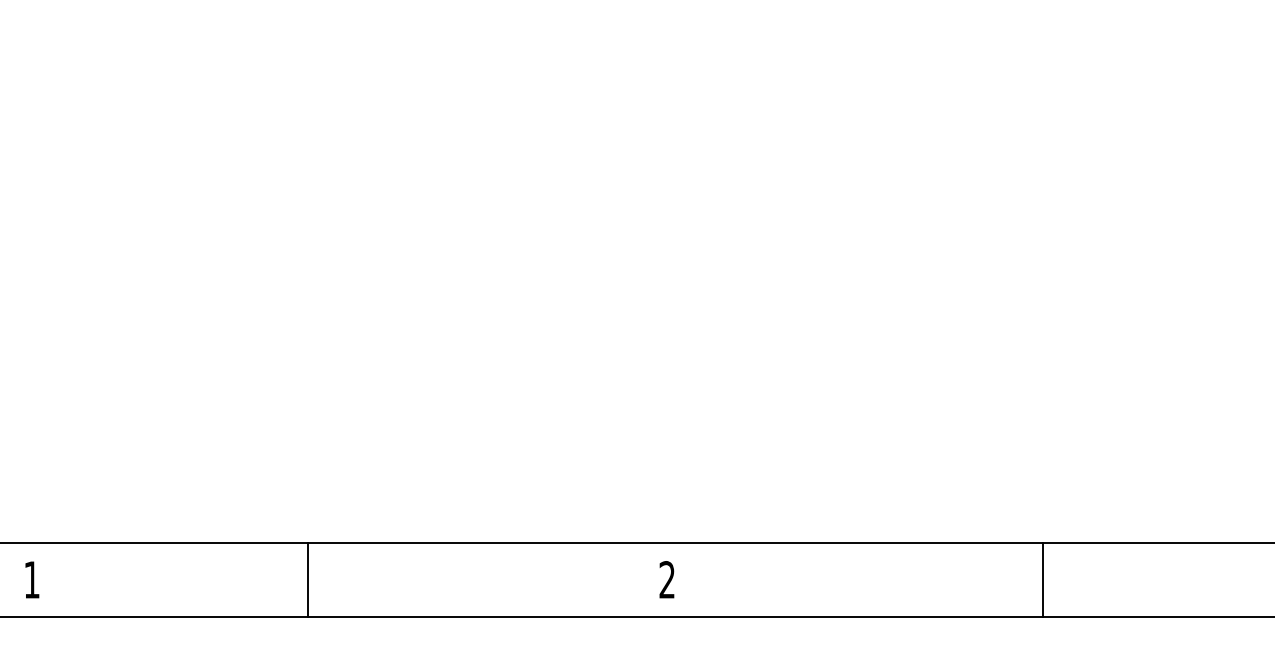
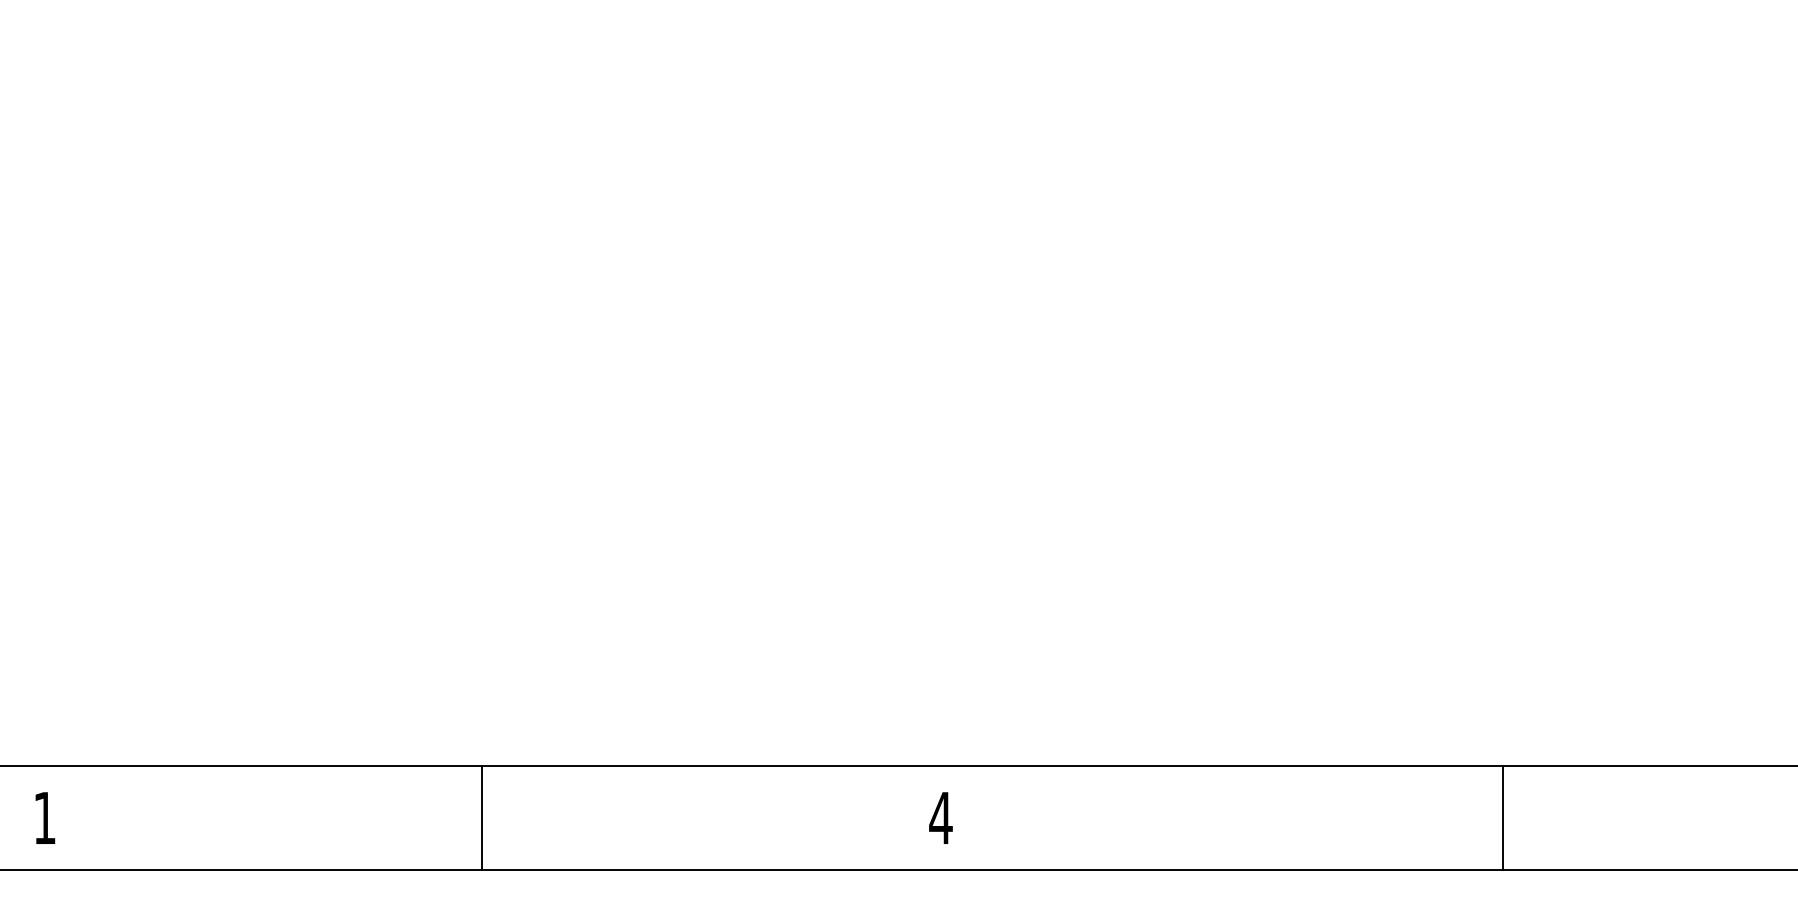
line: (307, 579) -> (481, 817), moved
text: (666, 579) -> (940, 817), 2 -> 4
line: (1042, 579) -> (1503, 817), moved

